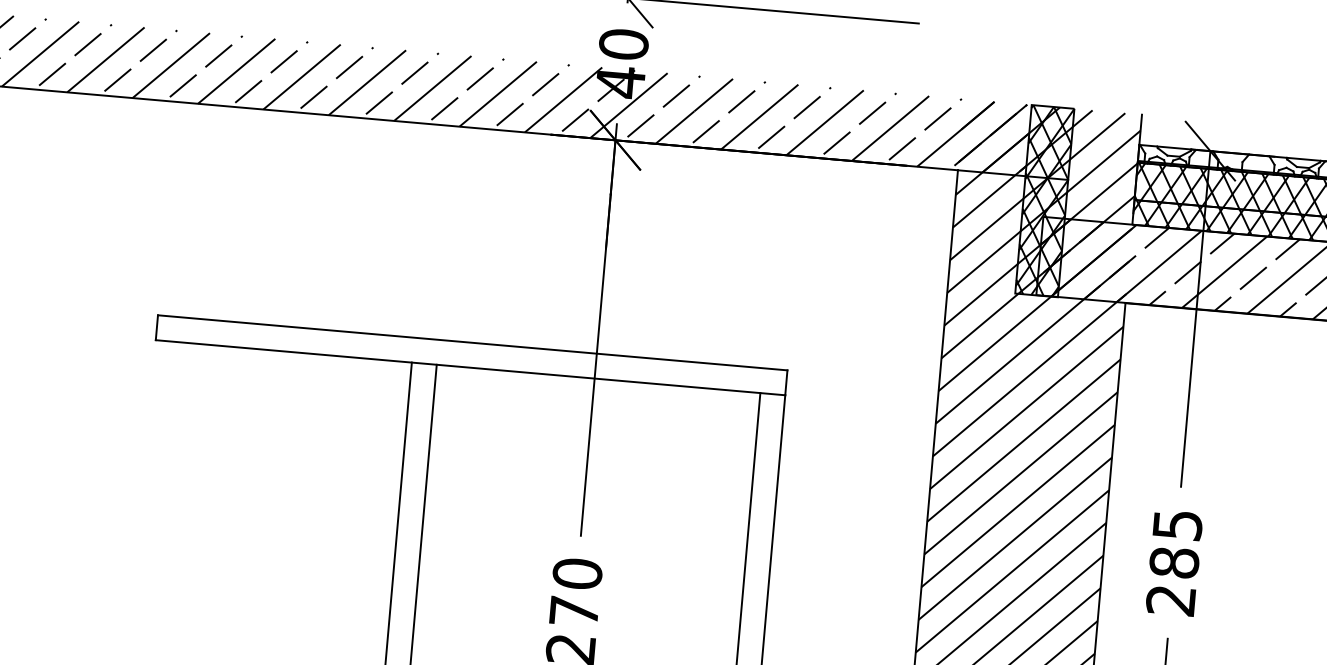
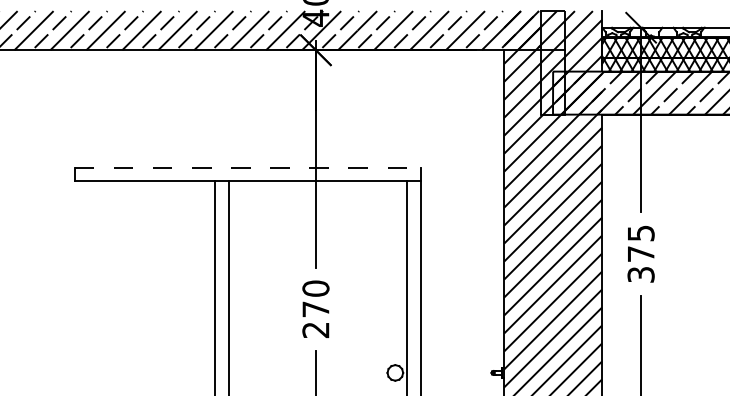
hatch: (1043, 200) -> (552, 62), removed
line: (474, 342) -> (248, 167), solid -> dashed
text: (1171, 581) -> (640, 264), 285 -> 375

